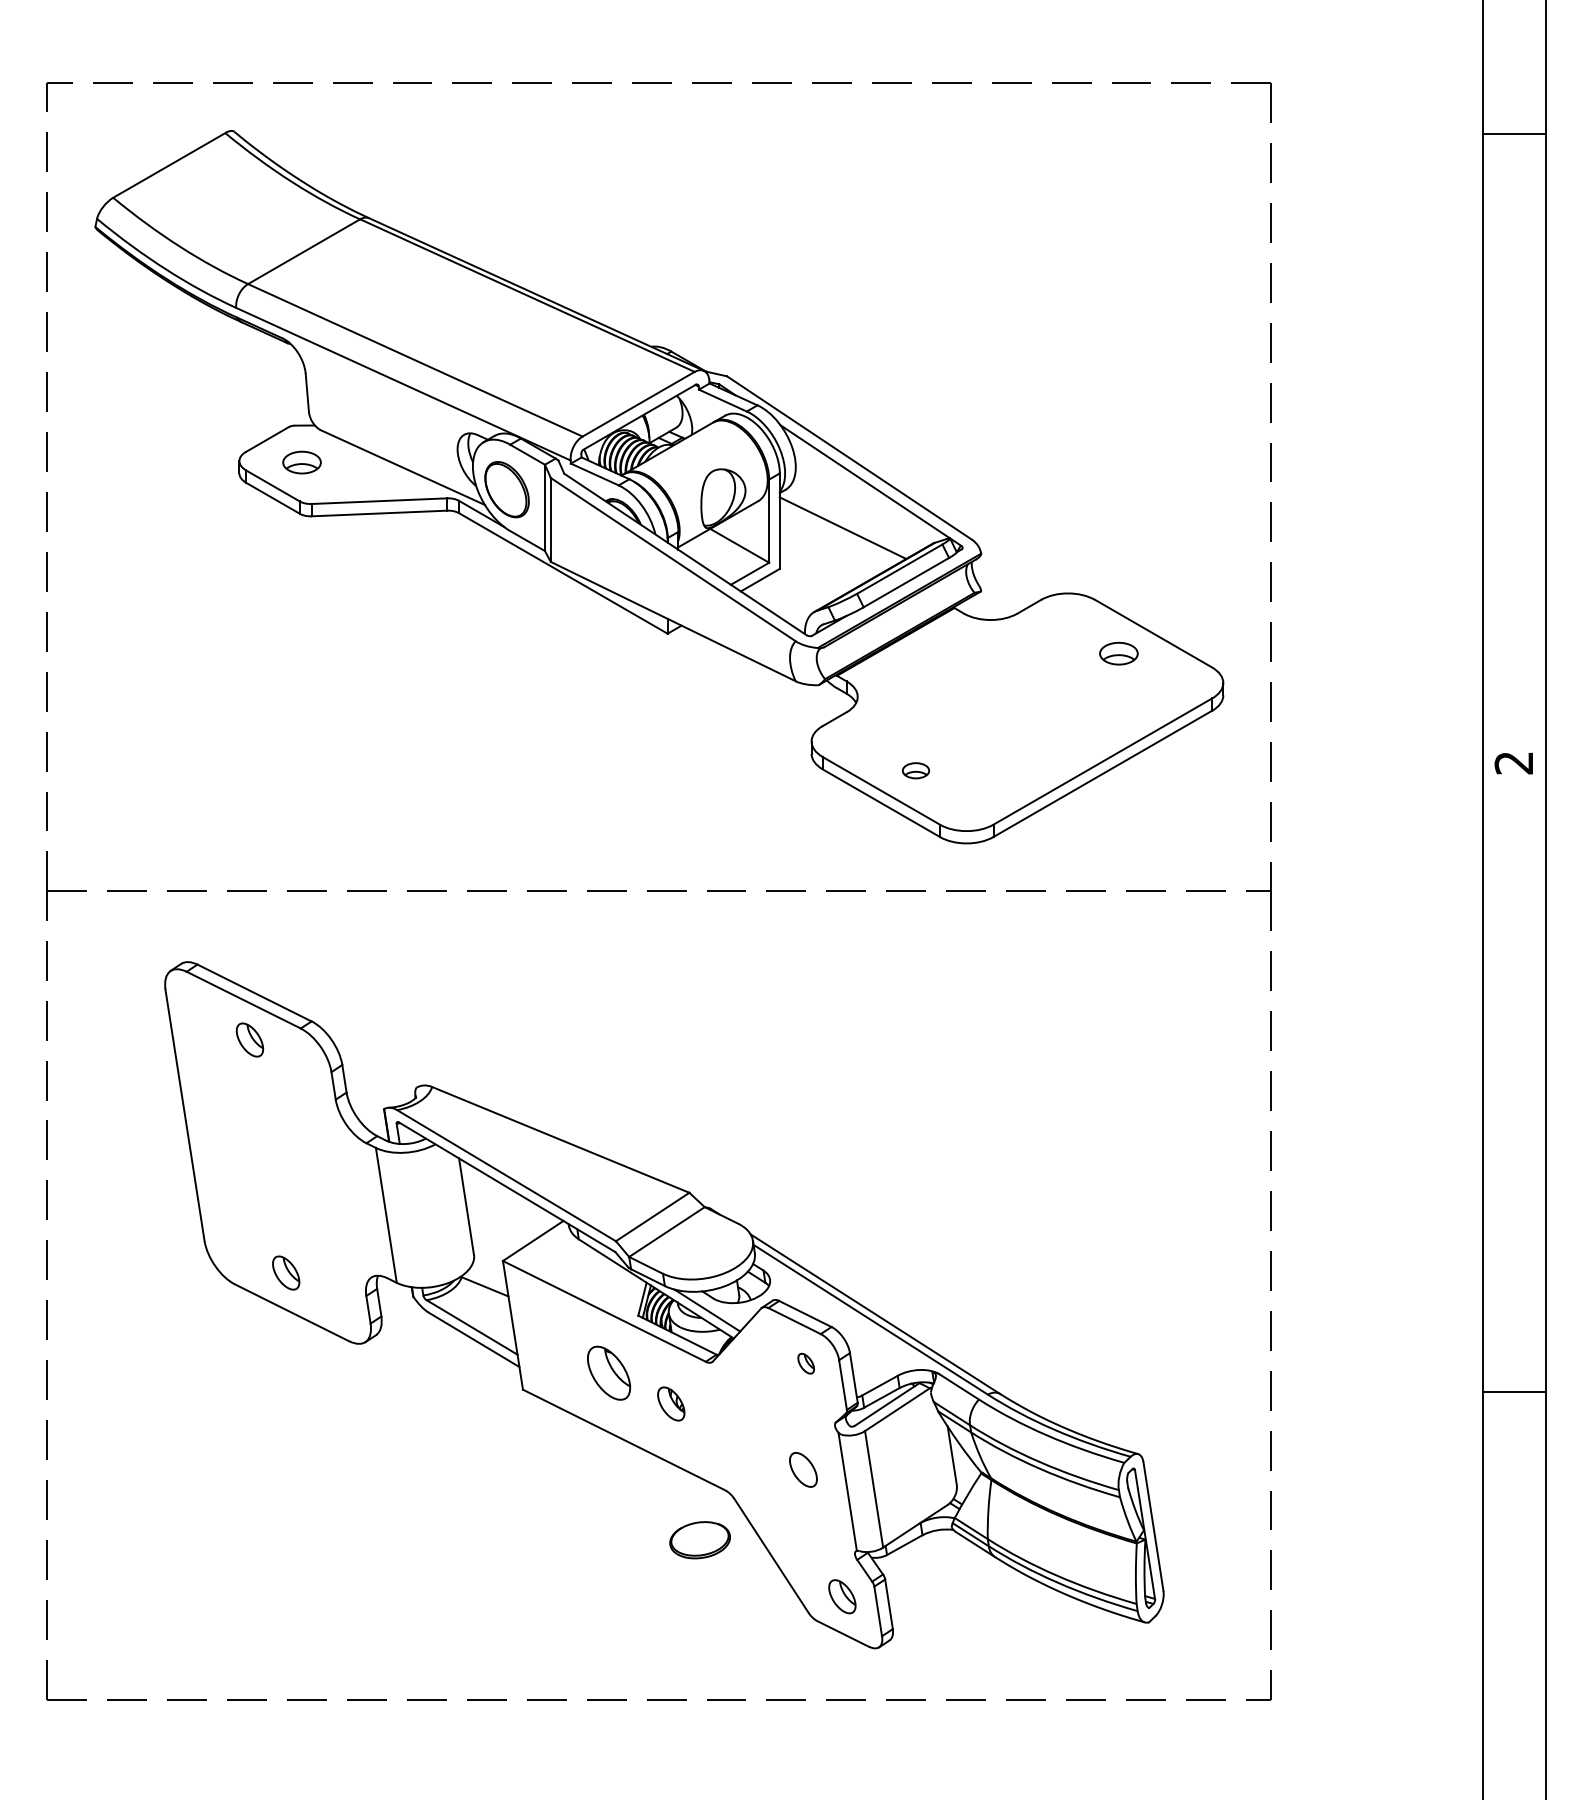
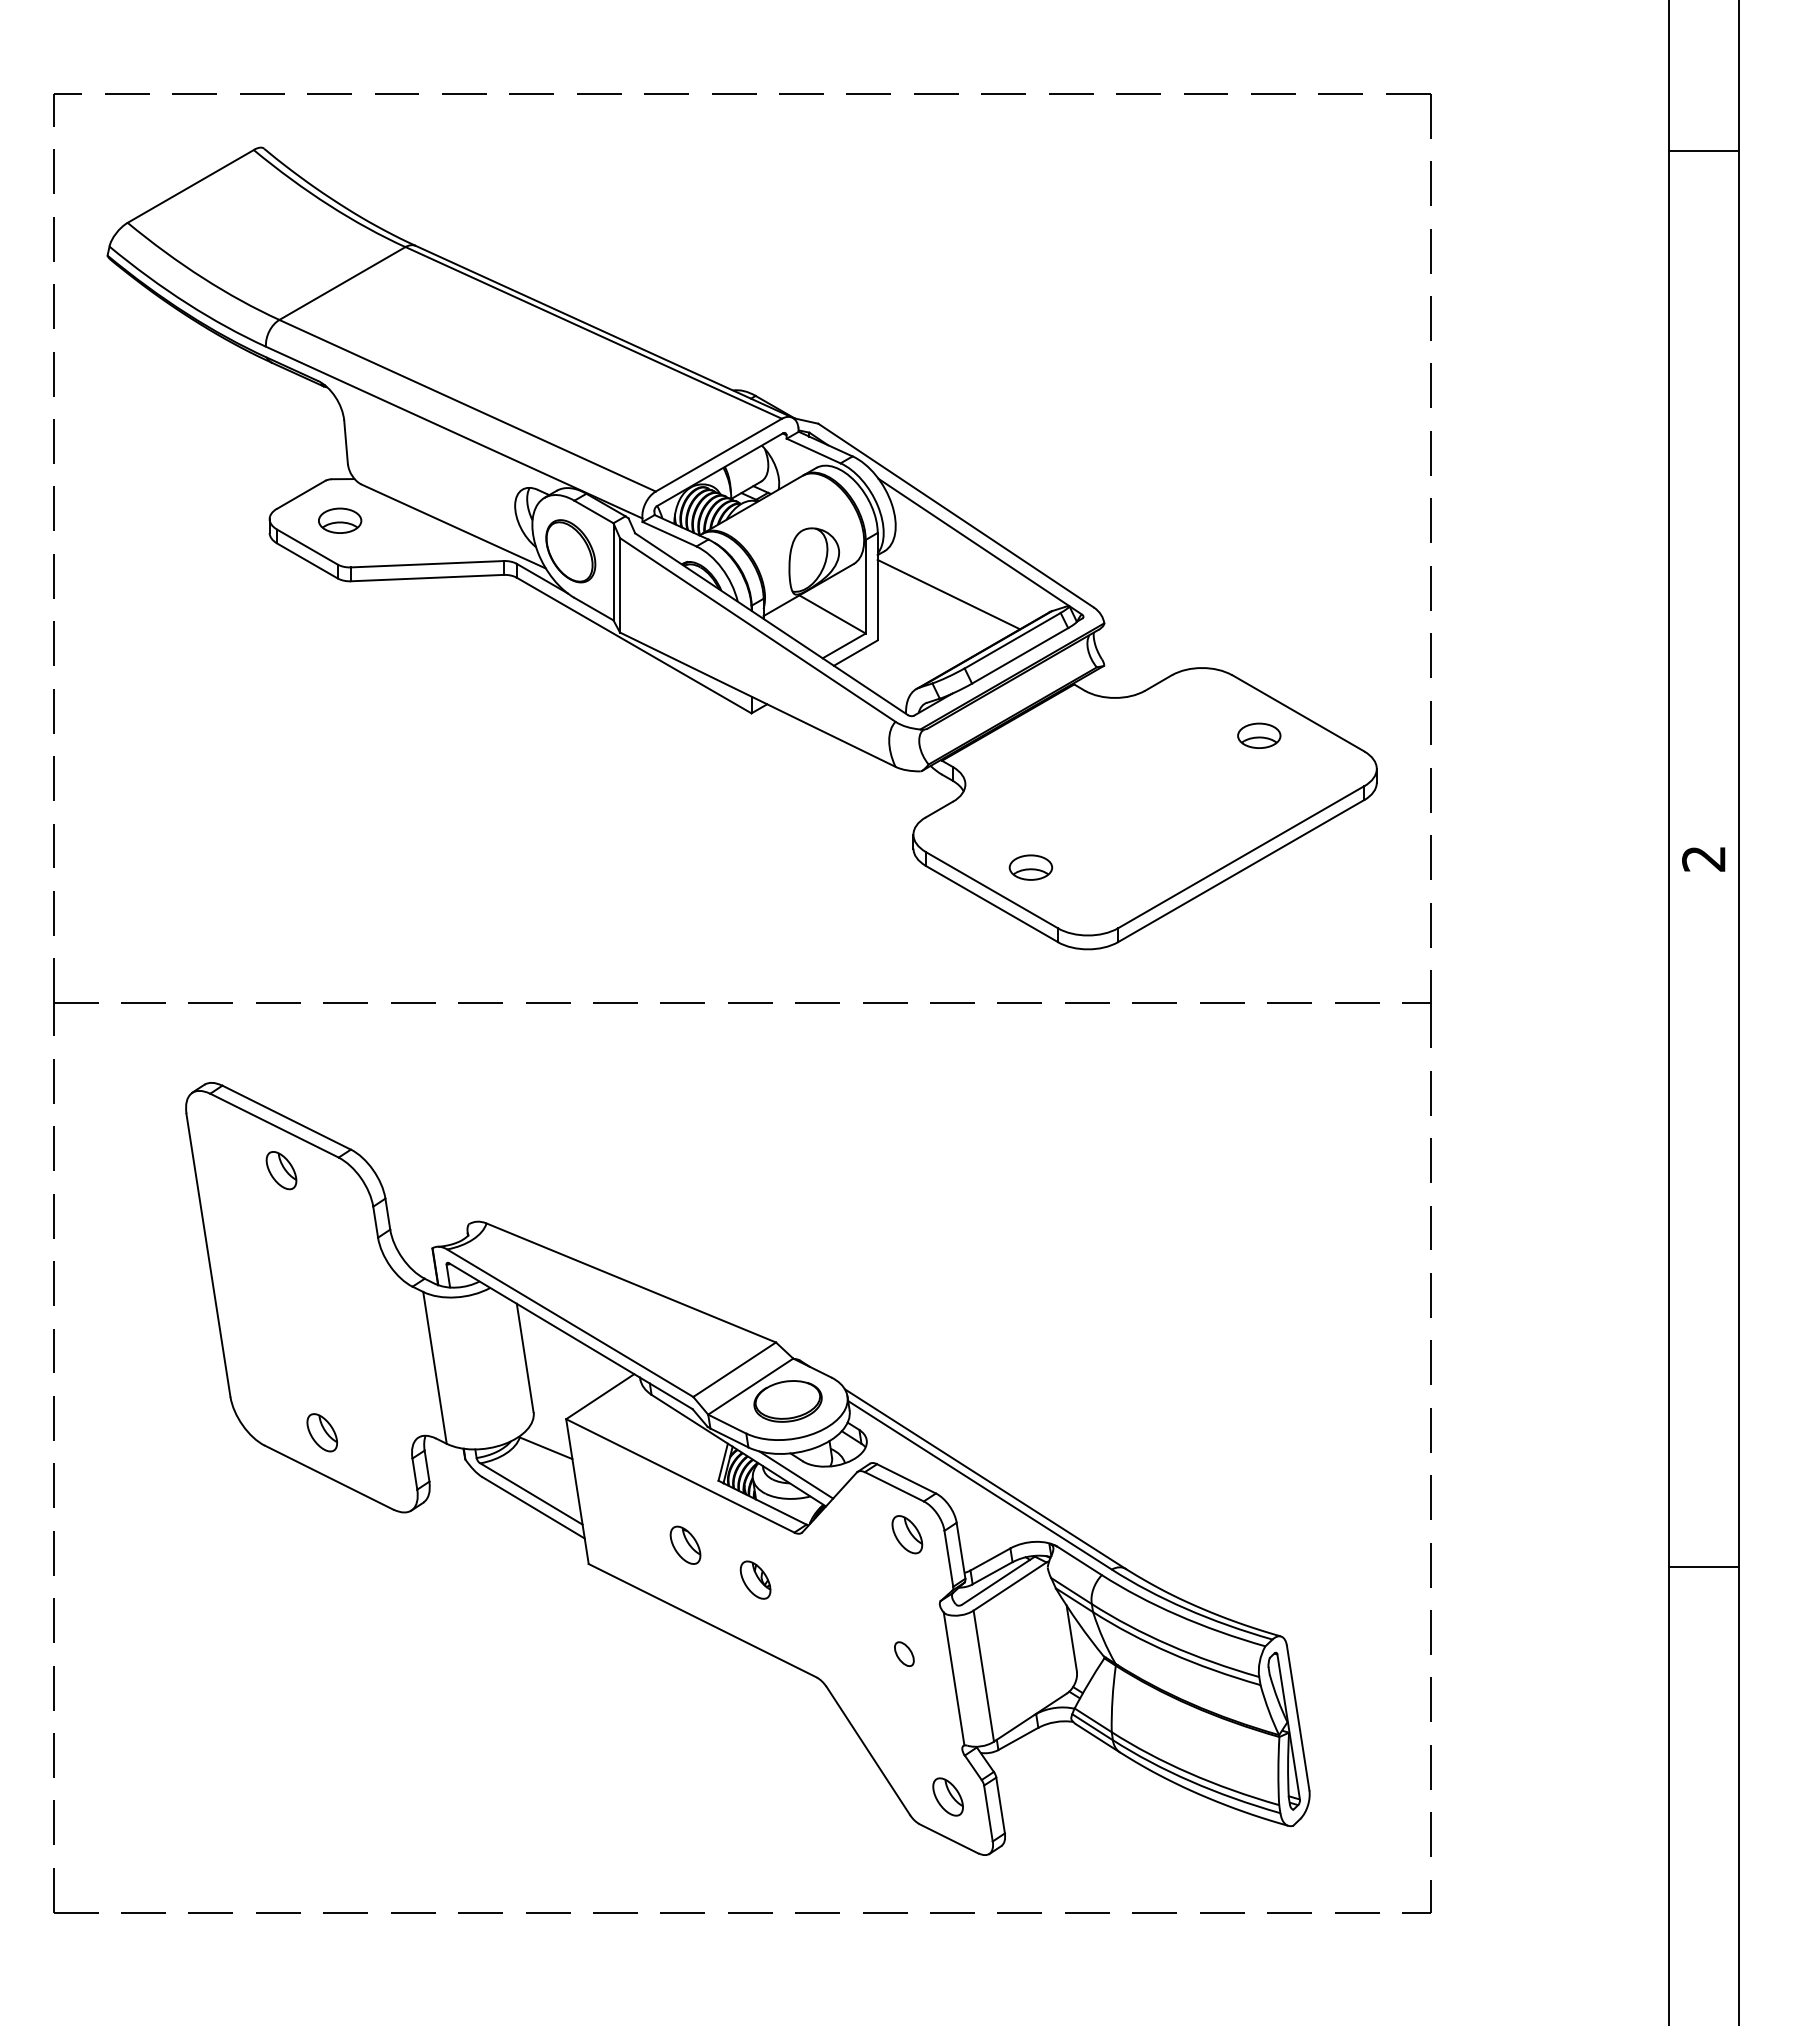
part: (915, 770) -> (1030, 867), size x1.43
part: (806, 1363) -> (907, 1534), size x1.67
part: (608, 1372) -> (685, 1544), size x0.62
part: (803, 1469) -> (904, 1653), size x0.62
part: (699, 1540) -> (787, 1401), moved

